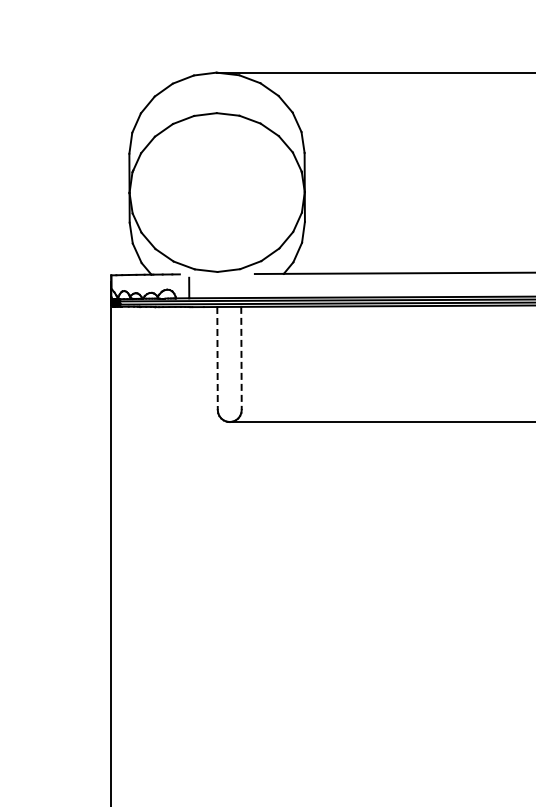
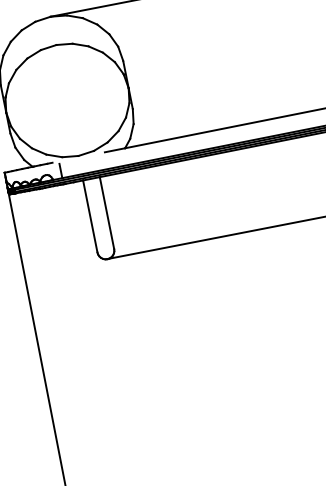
line: (217, 358) -> (90, 216), dashed -> solid
line: (241, 358) -> (107, 213), dashed -> solid

